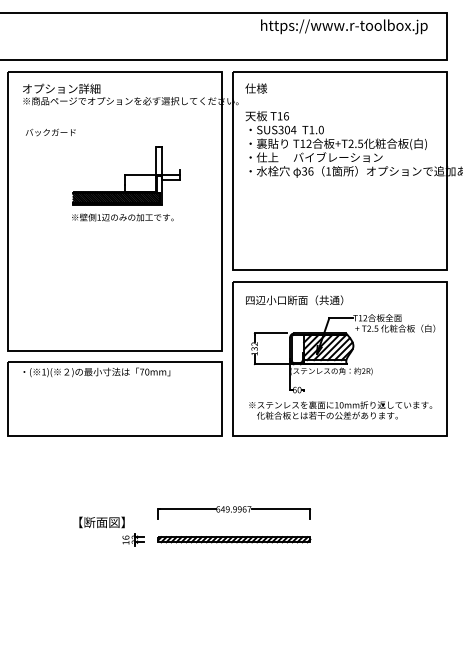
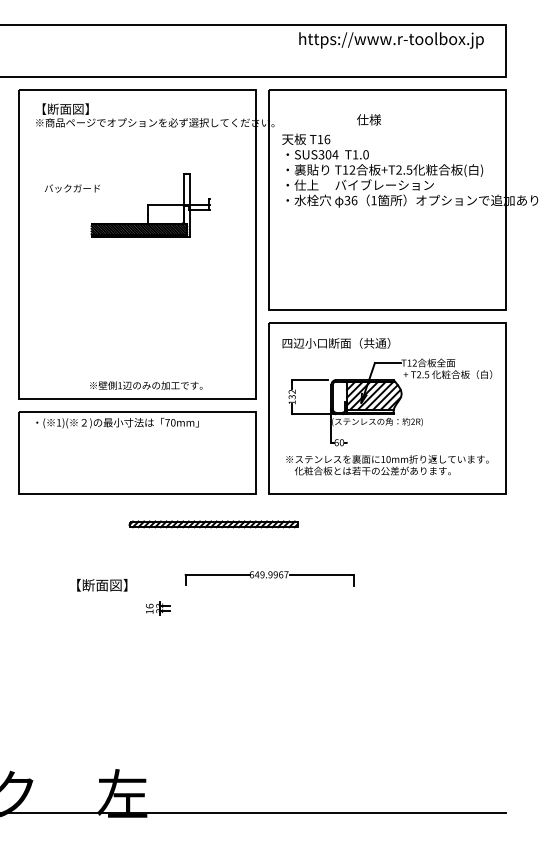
text: (61, 88) -> (78, 108), オプション詳細 -> 【断面図】
text: (255, 88) -> (368, 119), moved
text: (50, 132) -> (72, 188), moved
text: (123, 217) -> (146, 385), moved
text: (102, 522) -> (102, 585), moved
part: (234, 539) -> (213, 524), moved

